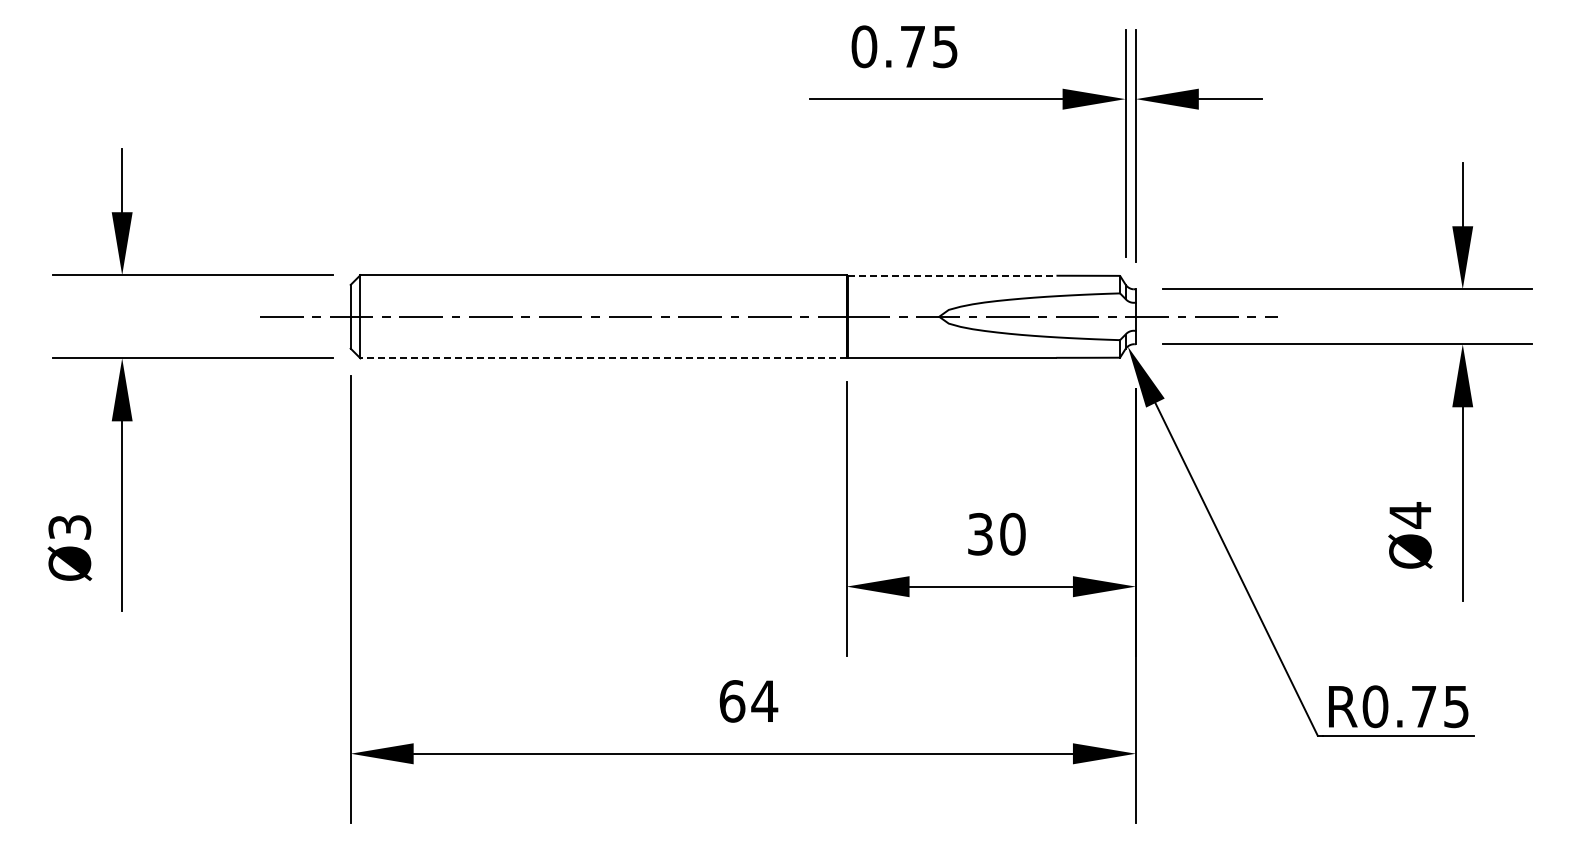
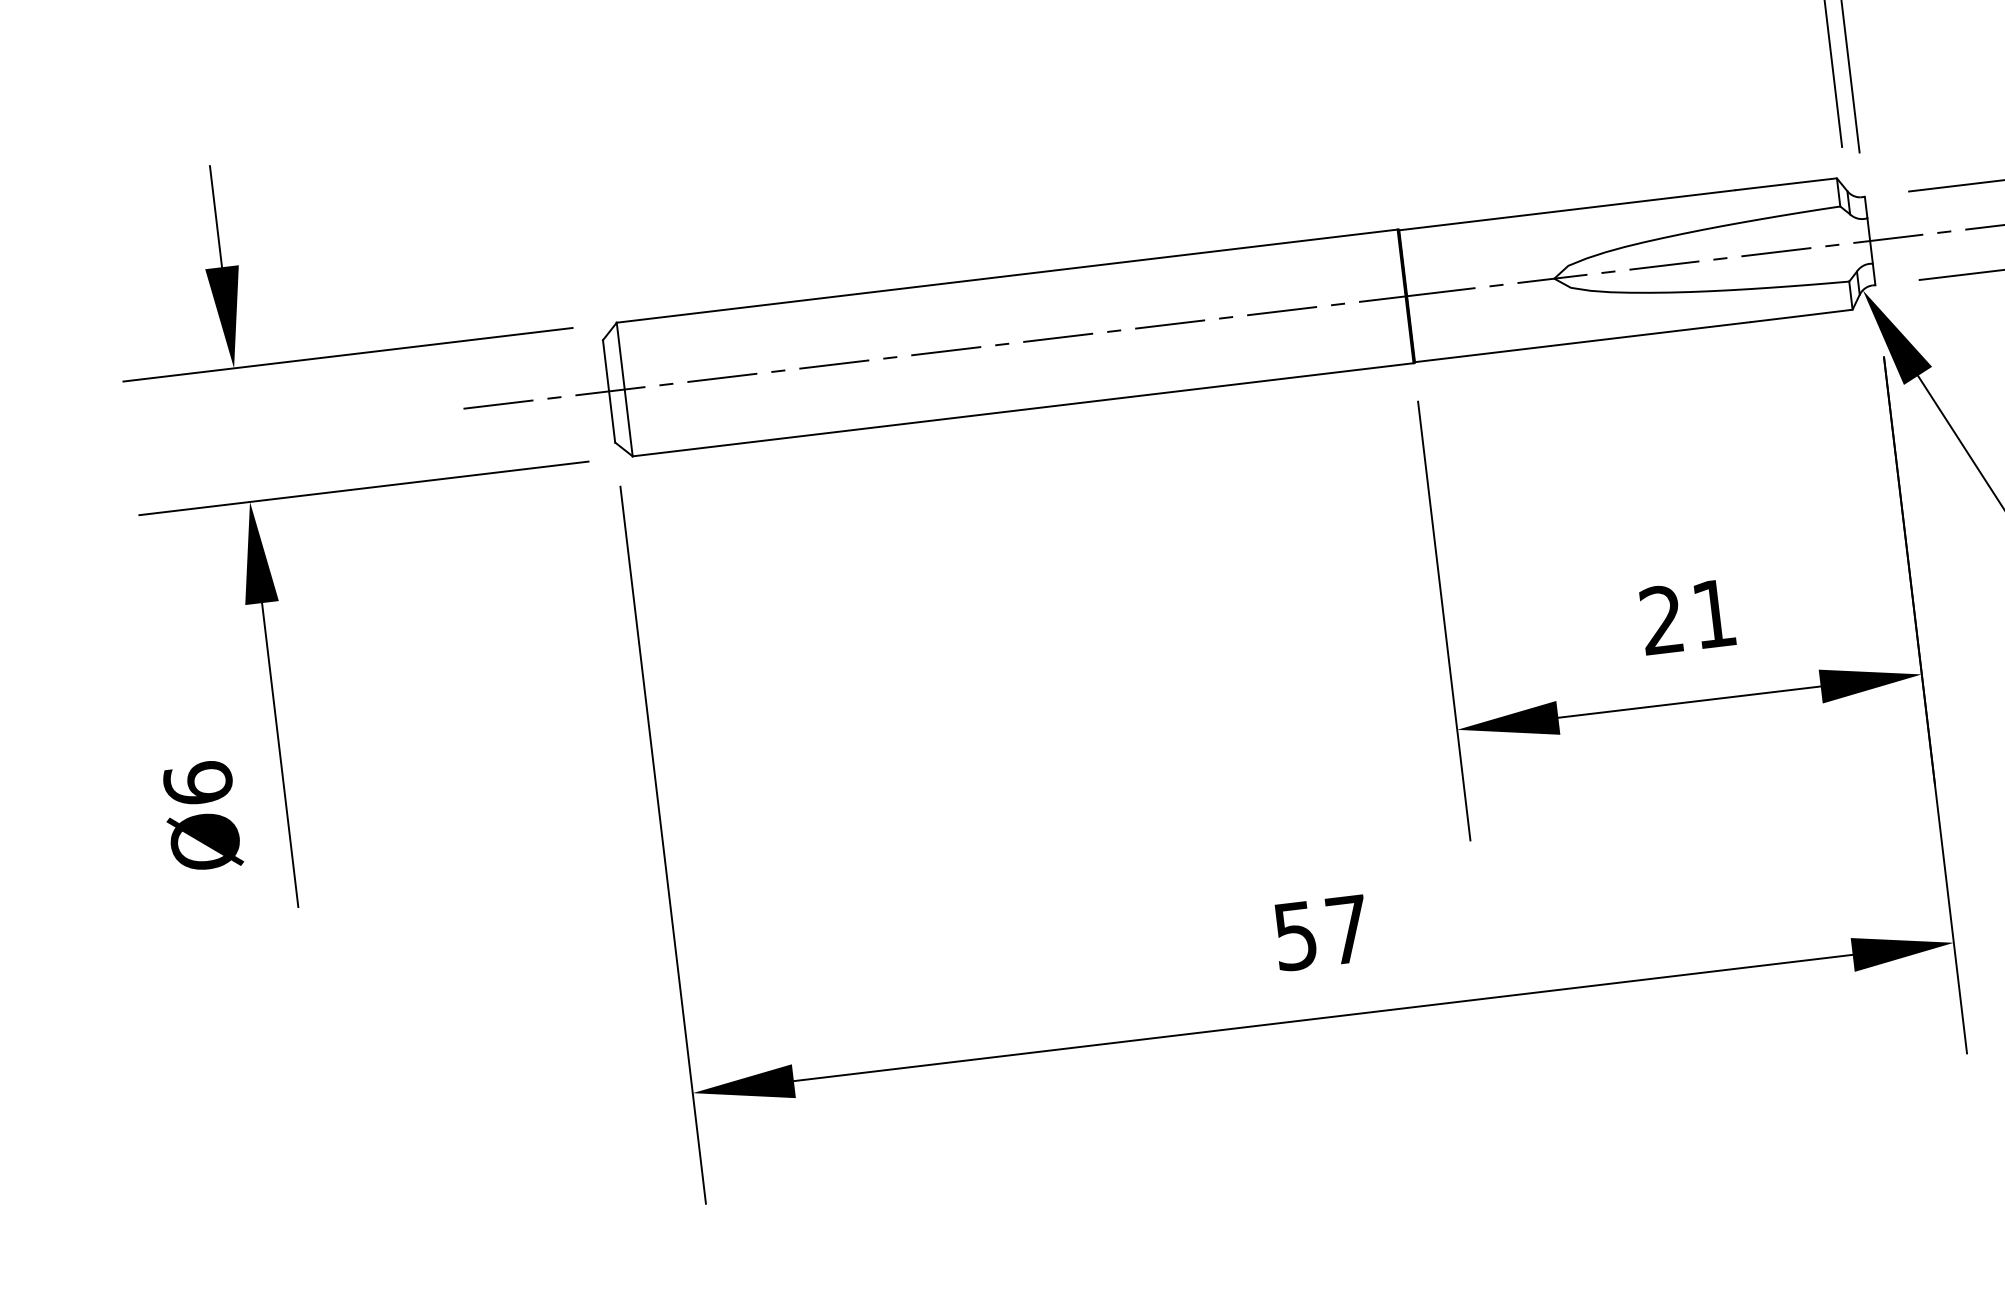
line: (952, 275) -> (1567, 209), dashed -> solid
line: (603, 358) -> (1023, 409), dashed -> solid
text: (69, 526) -> (197, 782), Ø3 -> Ø6
text: (996, 534) -> (1687, 617), 30 -> 21
text: (748, 701) -> (1321, 933), 64 -> 57

